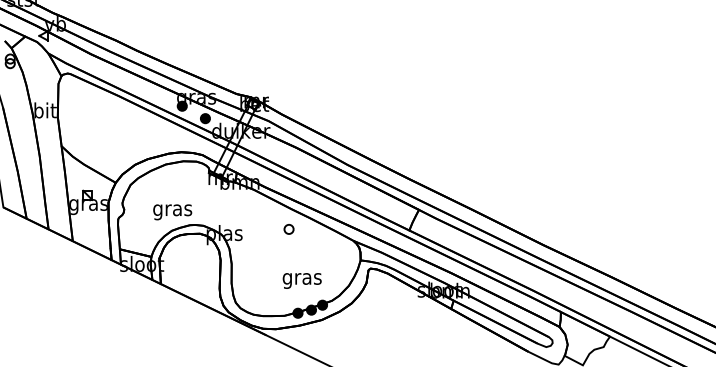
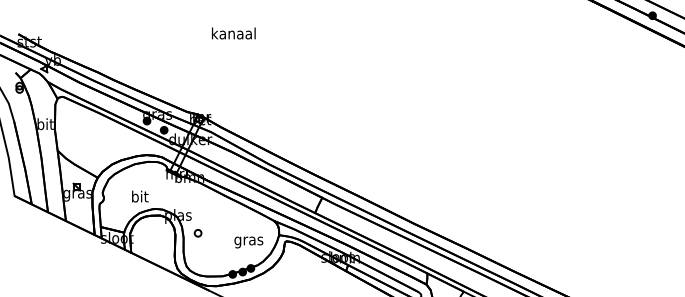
text: (172, 209) -> (139, 197), gras -> bit
part: (288, 229) -> (197, 233), moved
text: (301, 280) -> (248, 242), moved

